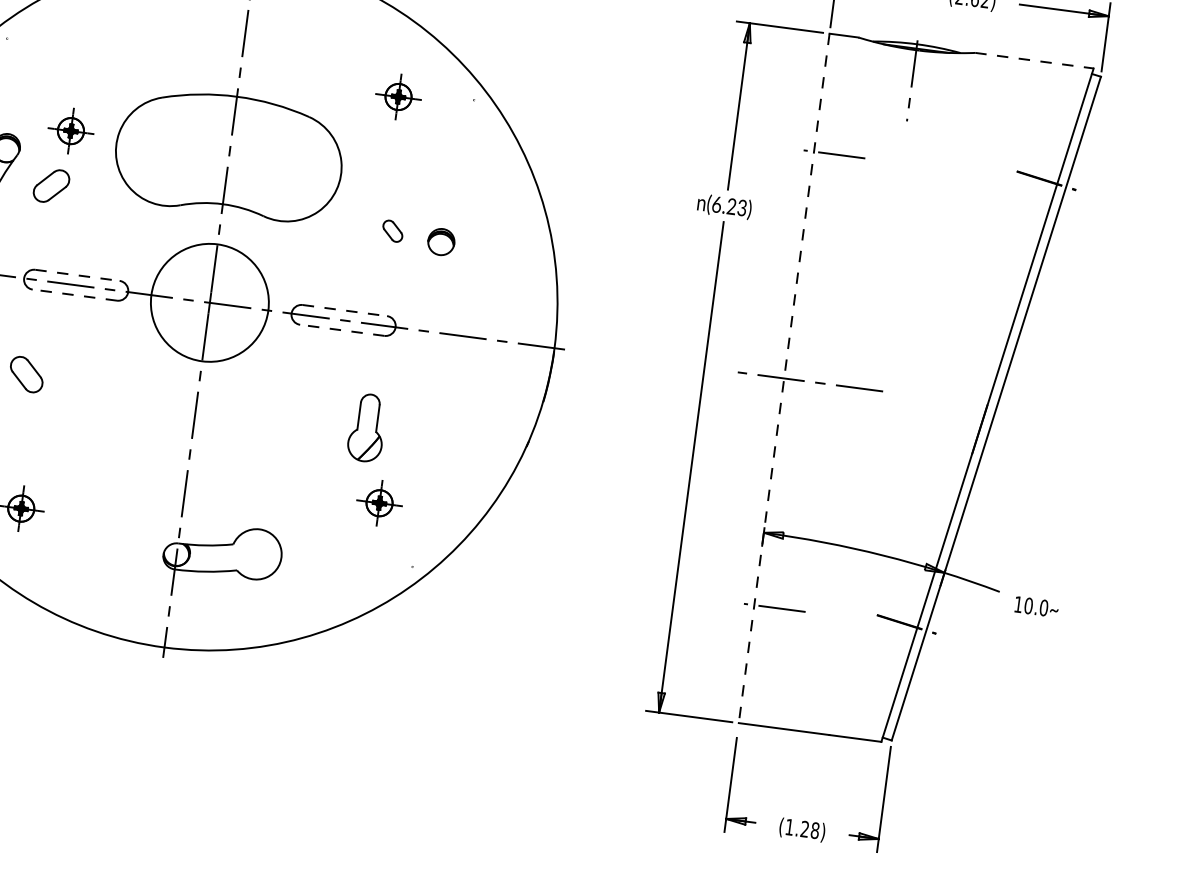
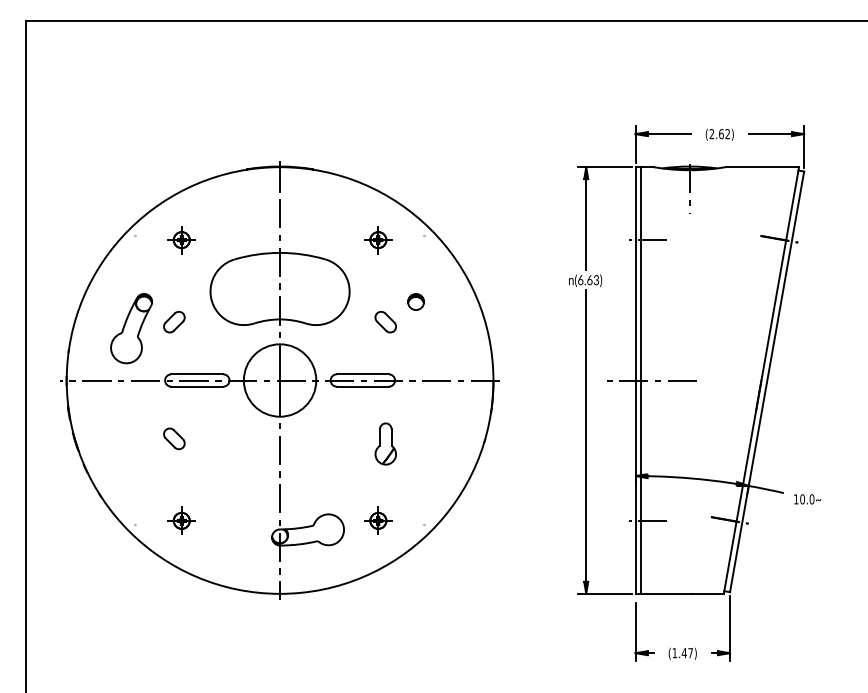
line: (1034, 61) -> (762, 167), dashed -> solid
part: (70, 131) -> (181, 240), moved
text: (731, 207) -> (589, 280), (6.23) -> (6.63)
part: (392, 231) -> (385, 322), size x1.67
part: (440, 241) -> (415, 301), moved
line: (77, 275) -> (197, 374), dashed -> solid
line: (73, 294) -> (196, 386), dashed -> solid
line: (345, 310) -> (363, 374), dashed -> solid
line: (341, 330) -> (362, 386), dashed -> solid
line: (784, 378) -> (635, 380), dashed -> solid
line: (793, 379) -> (641, 380), added
part: (379, 502) -> (378, 520), moved
text: (810, 830) -> (687, 653), (1.28) -> (1.47)

